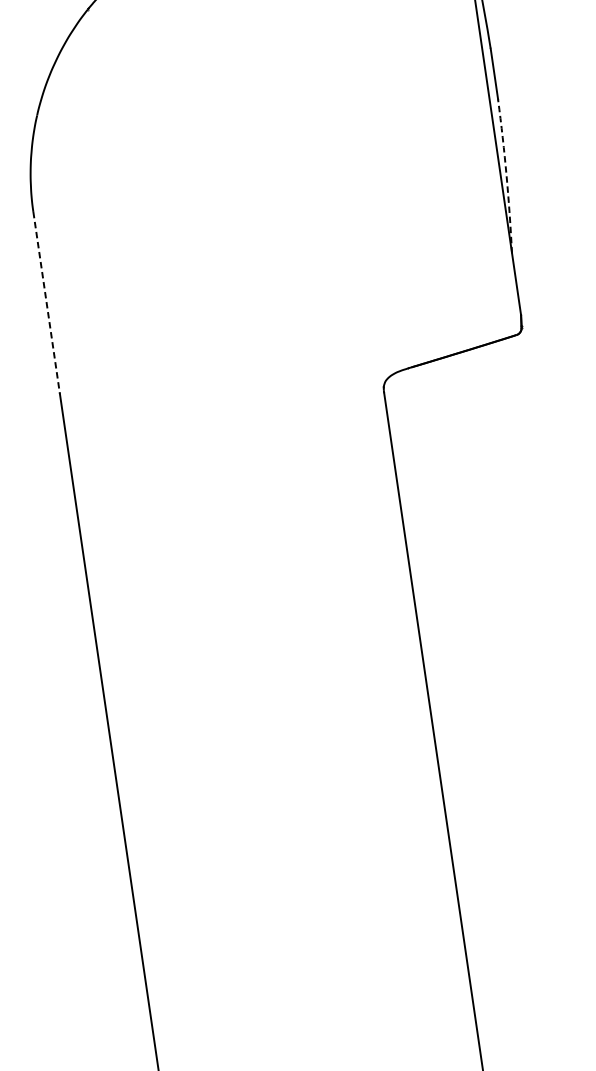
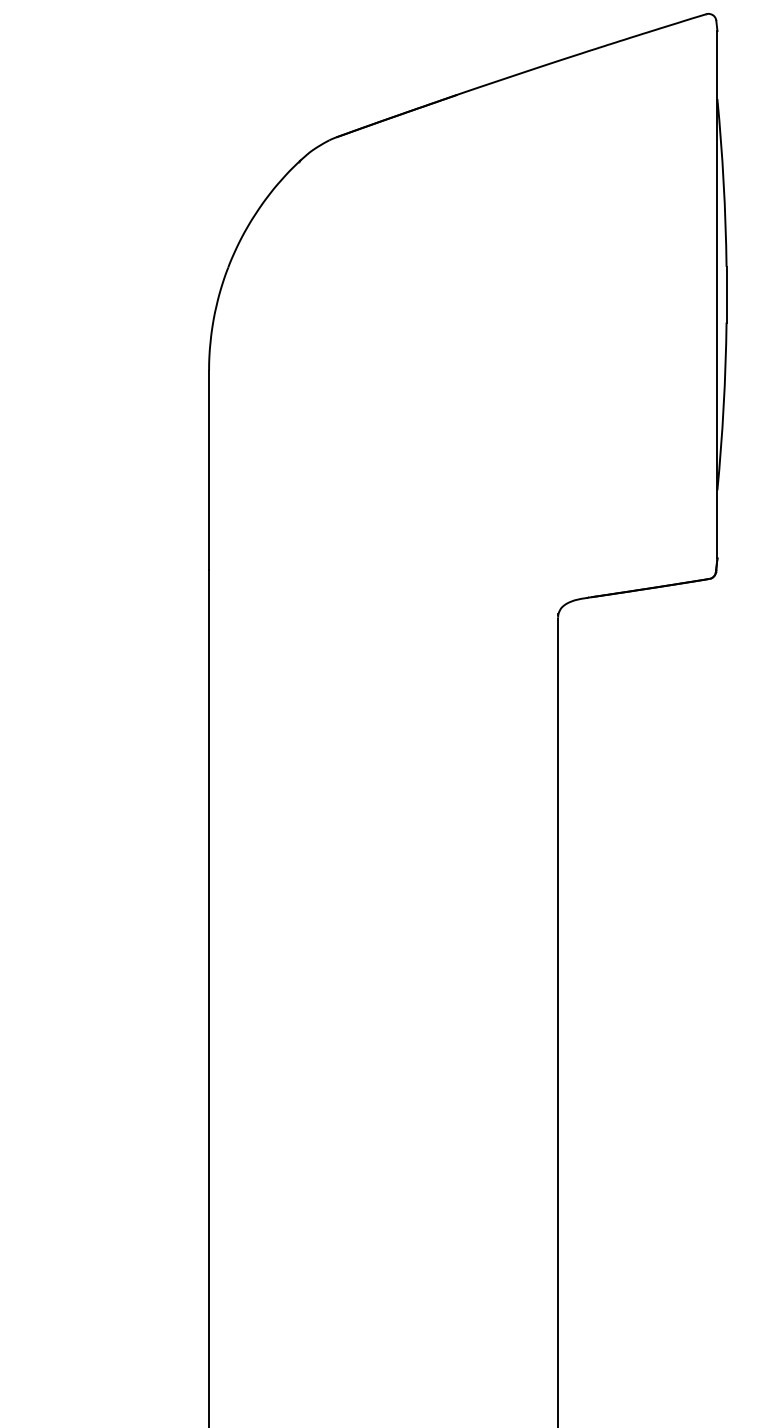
arc: (506, 176) -> (723, 406), dashed -> solid
line: (47, 302) -> (209, 470), dashed -> solid

